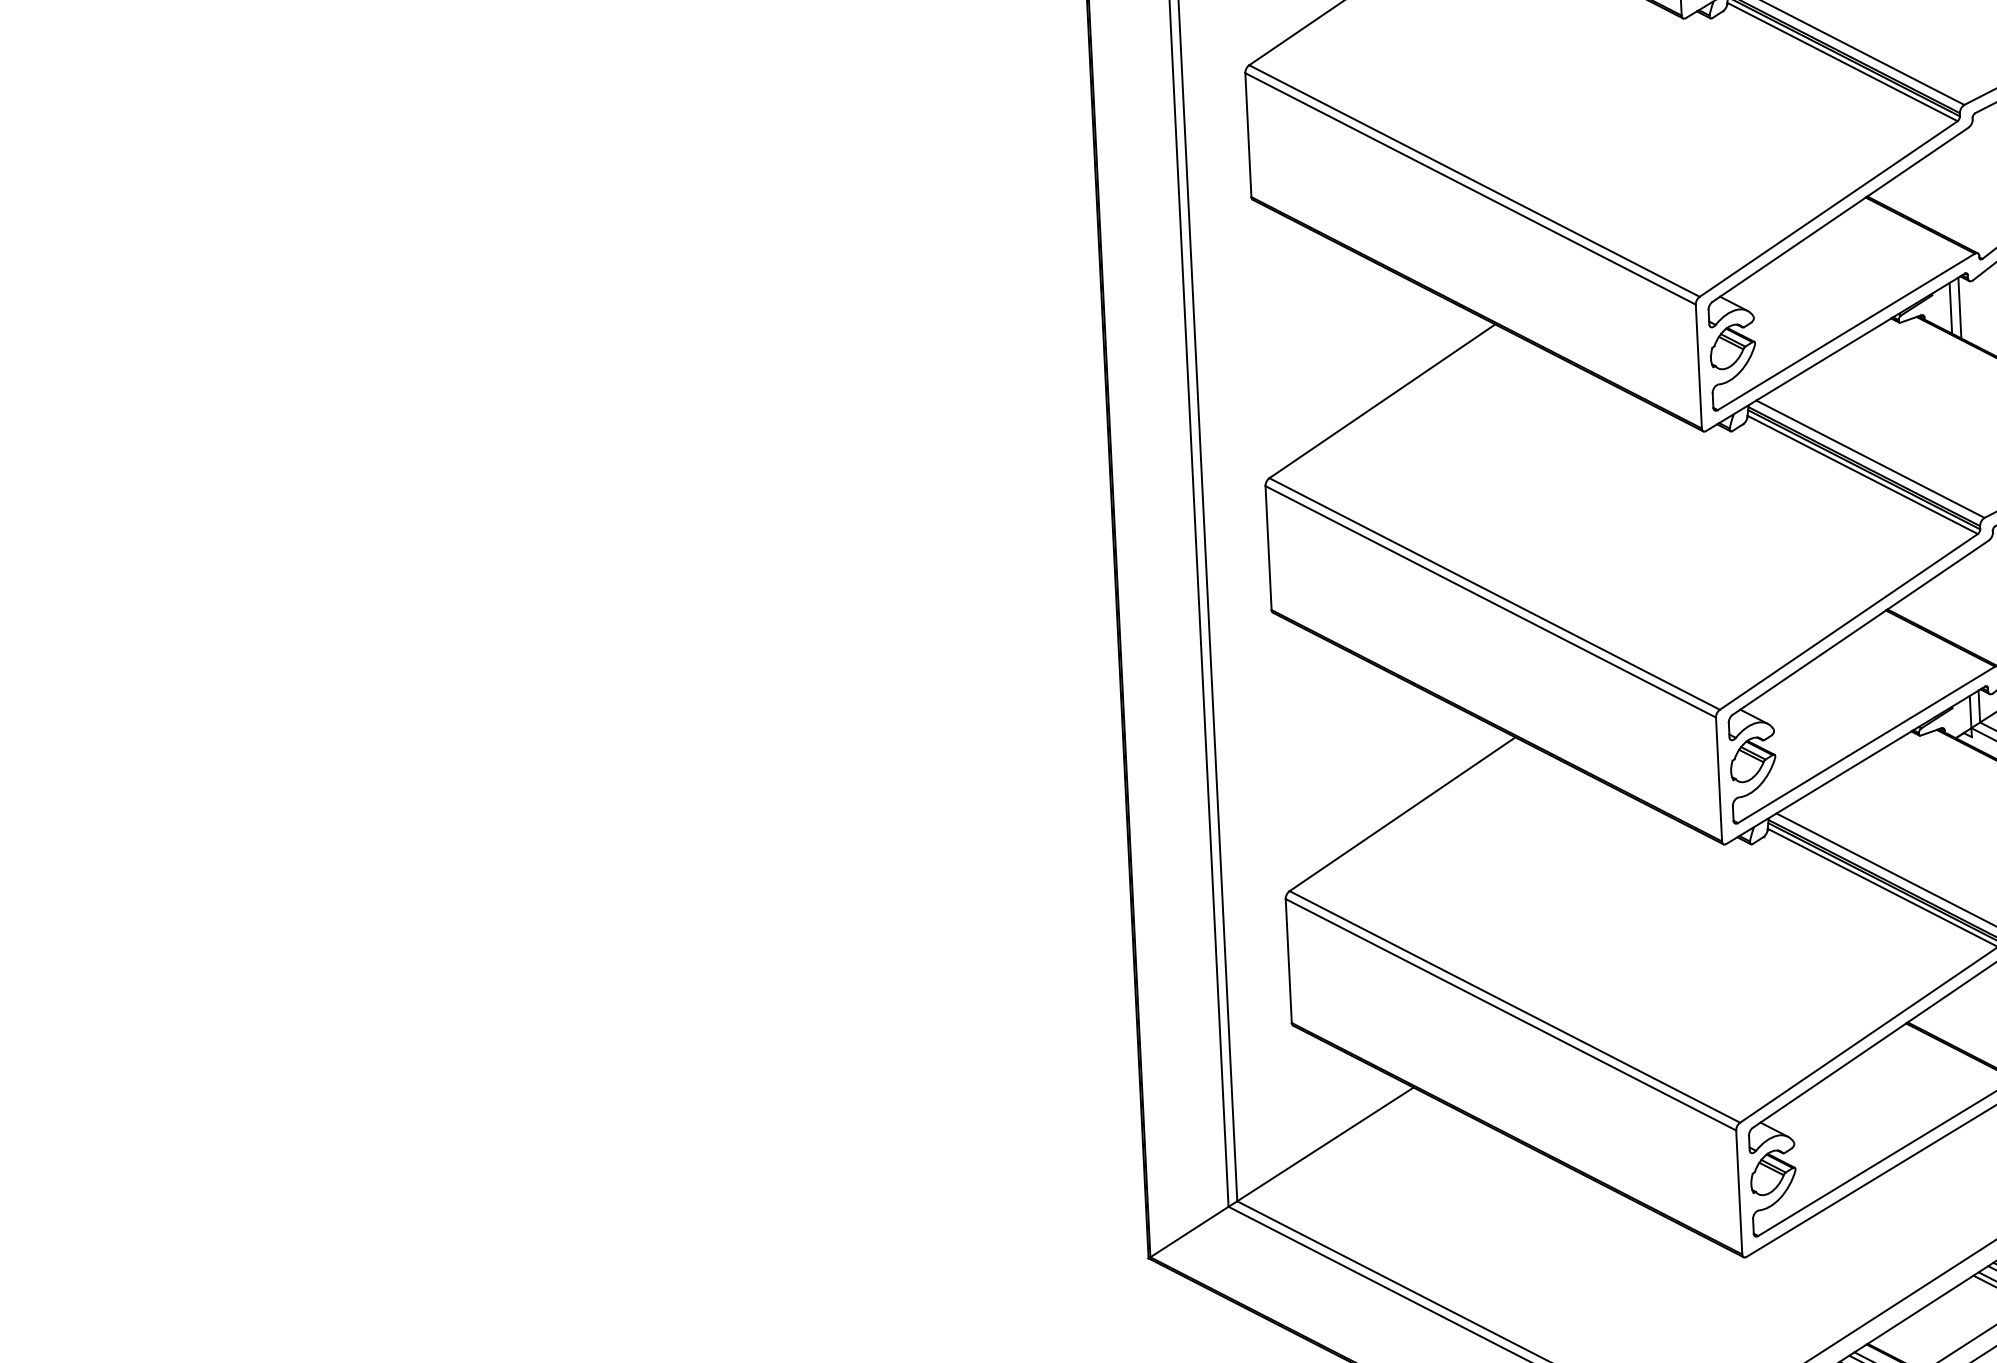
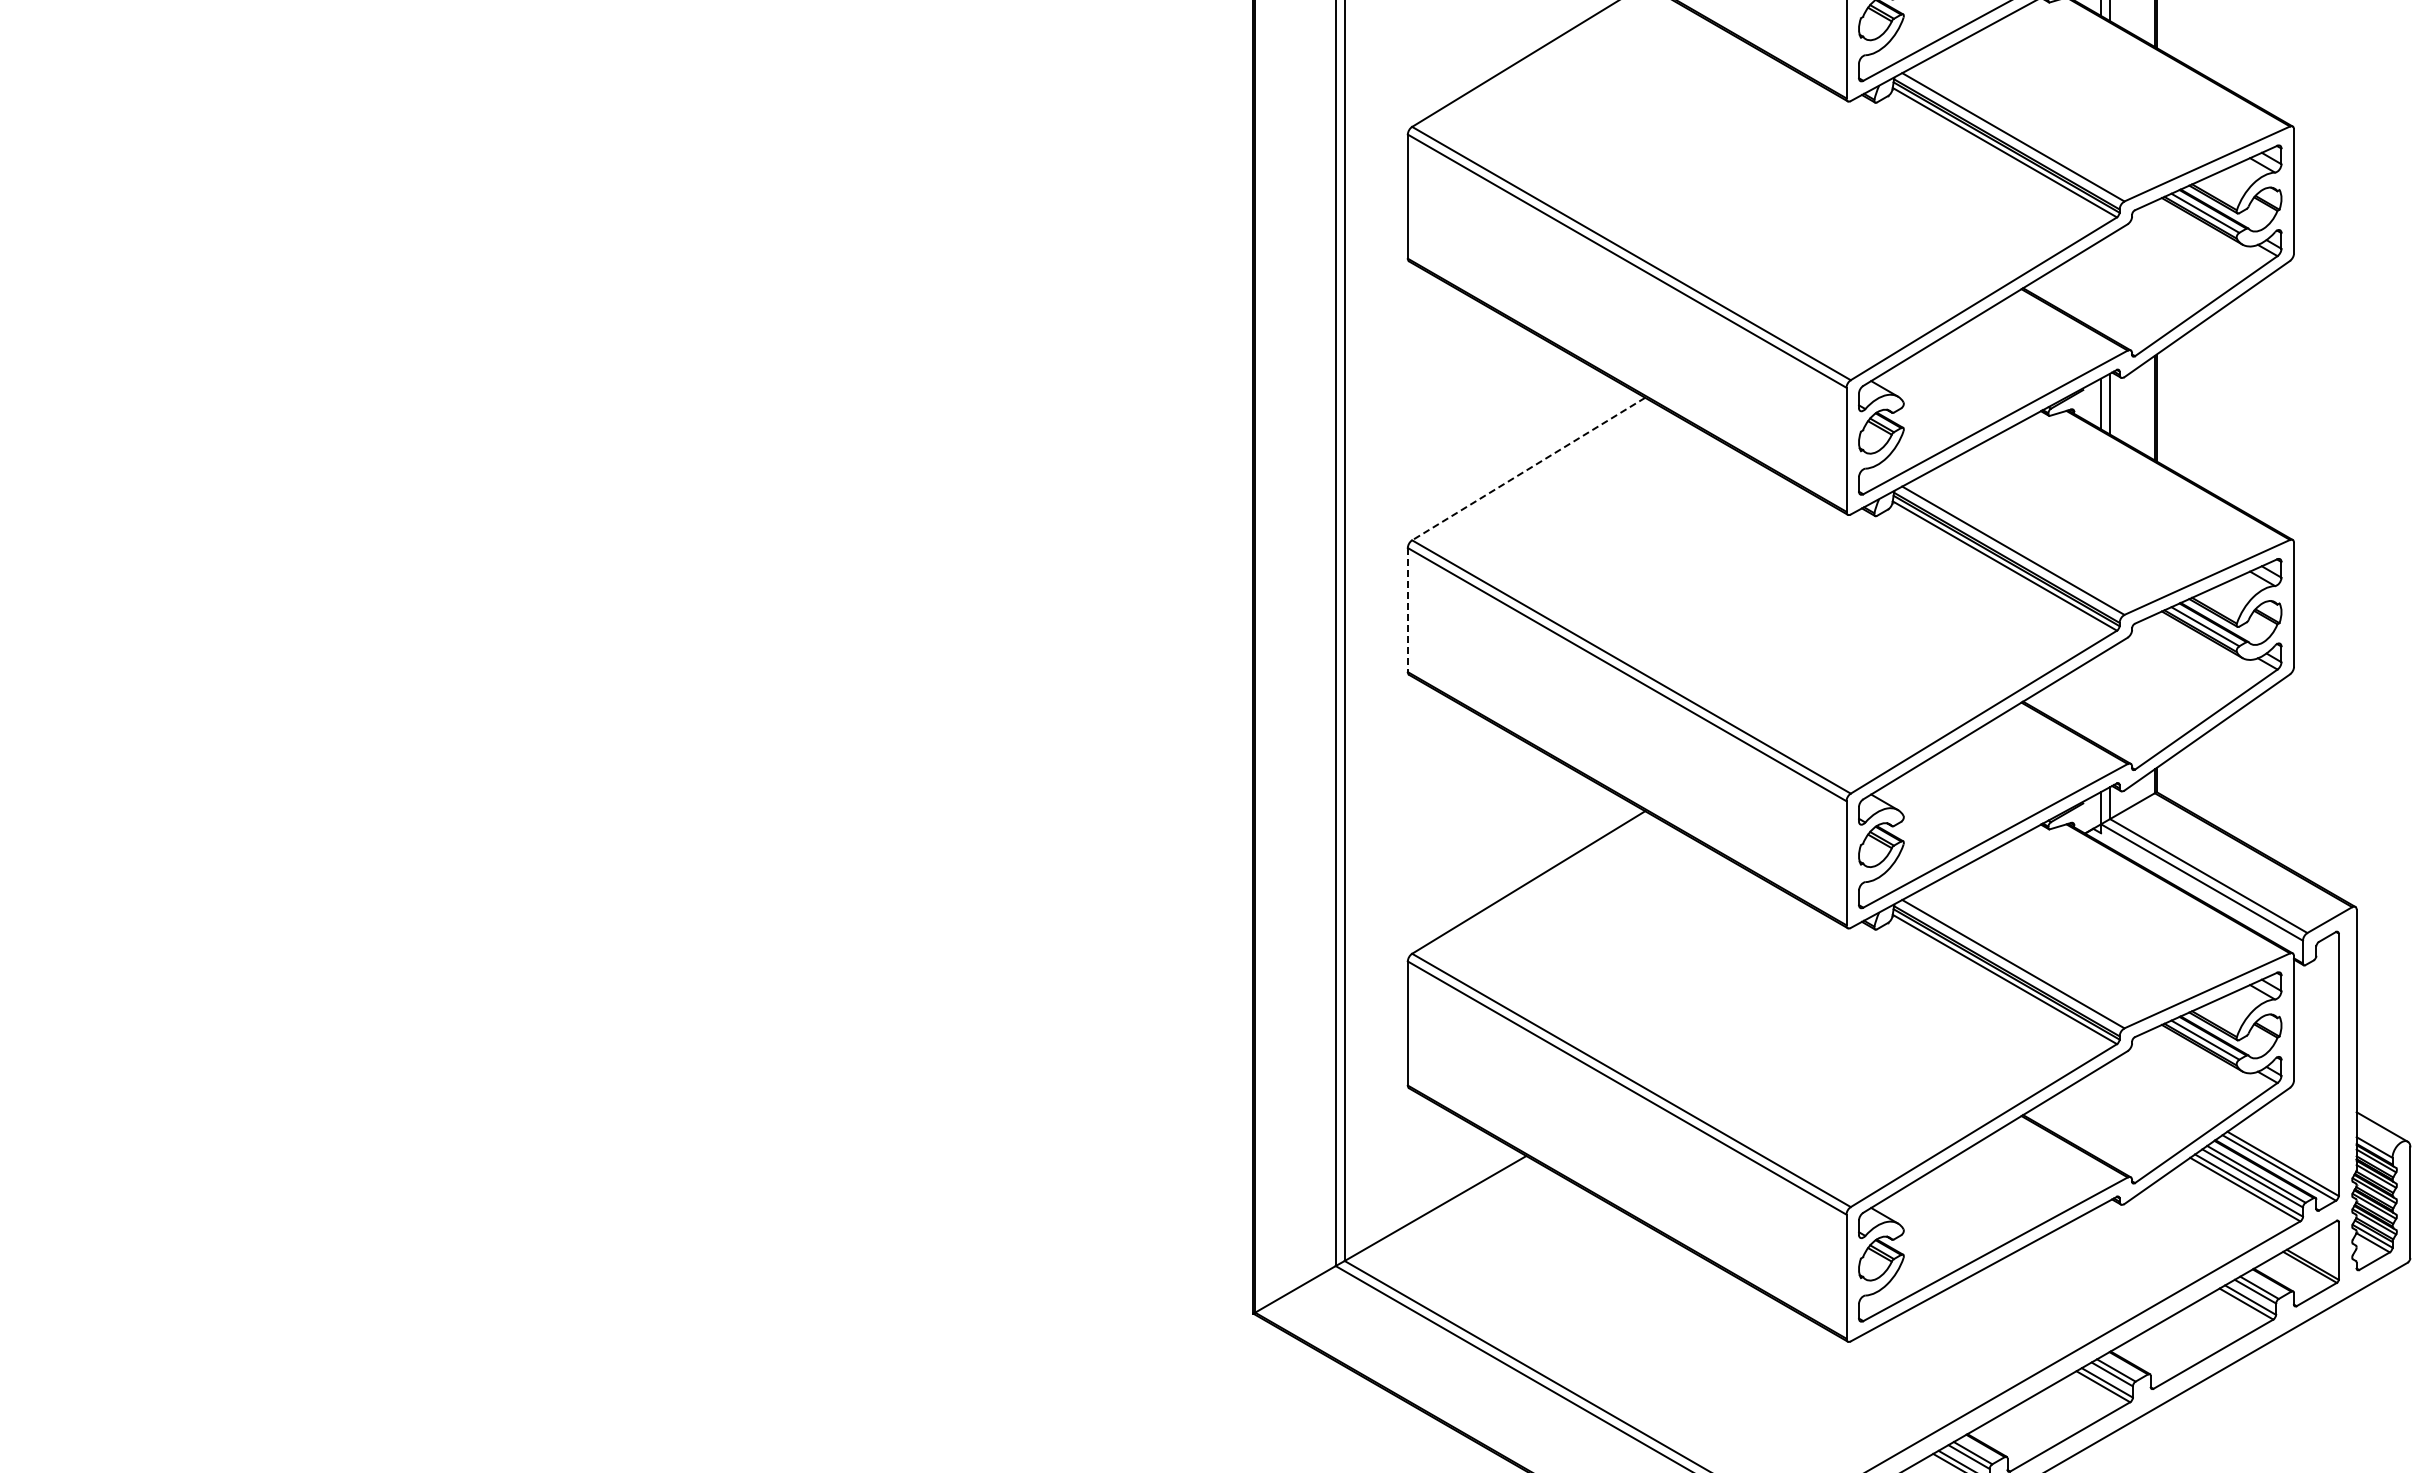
line: (1382, 401) -> (1528, 469), solid -> dashed
line: (1268, 548) -> (1407, 610), solid -> dashed

